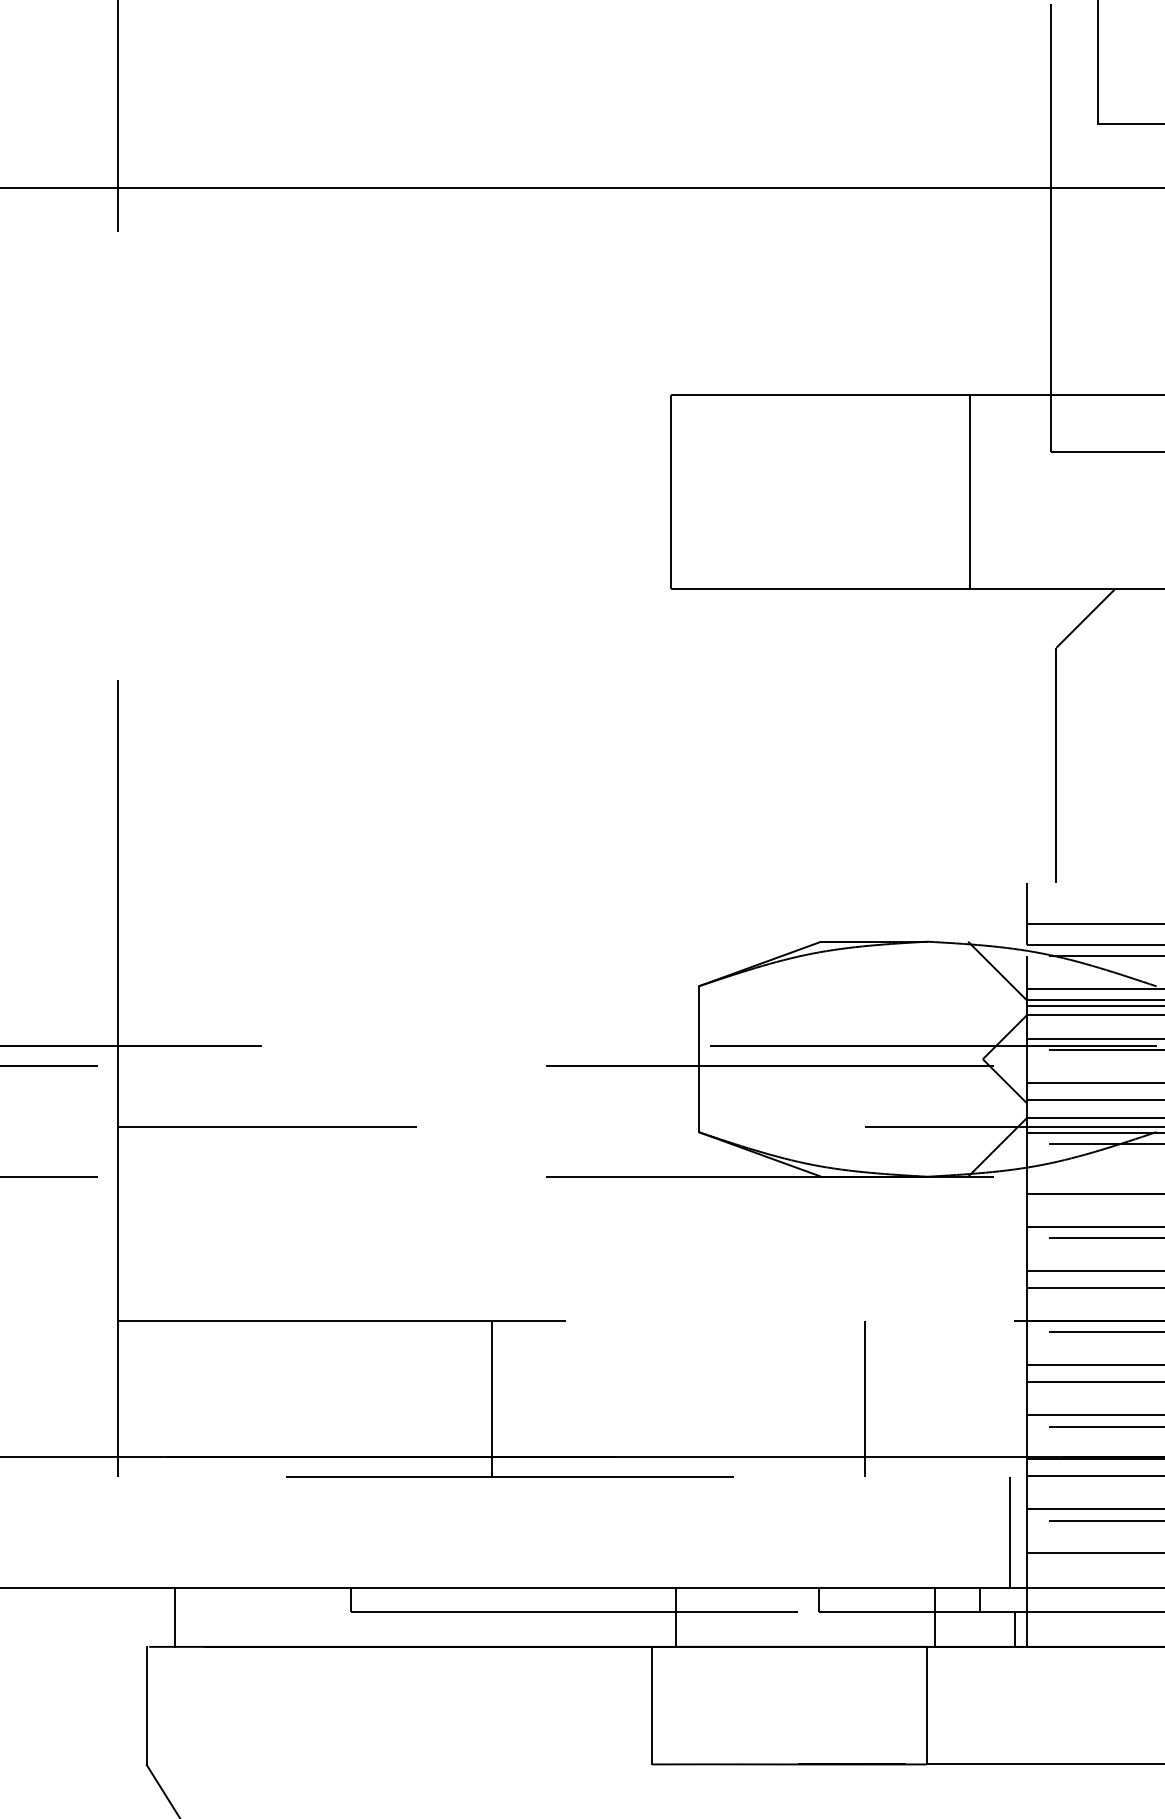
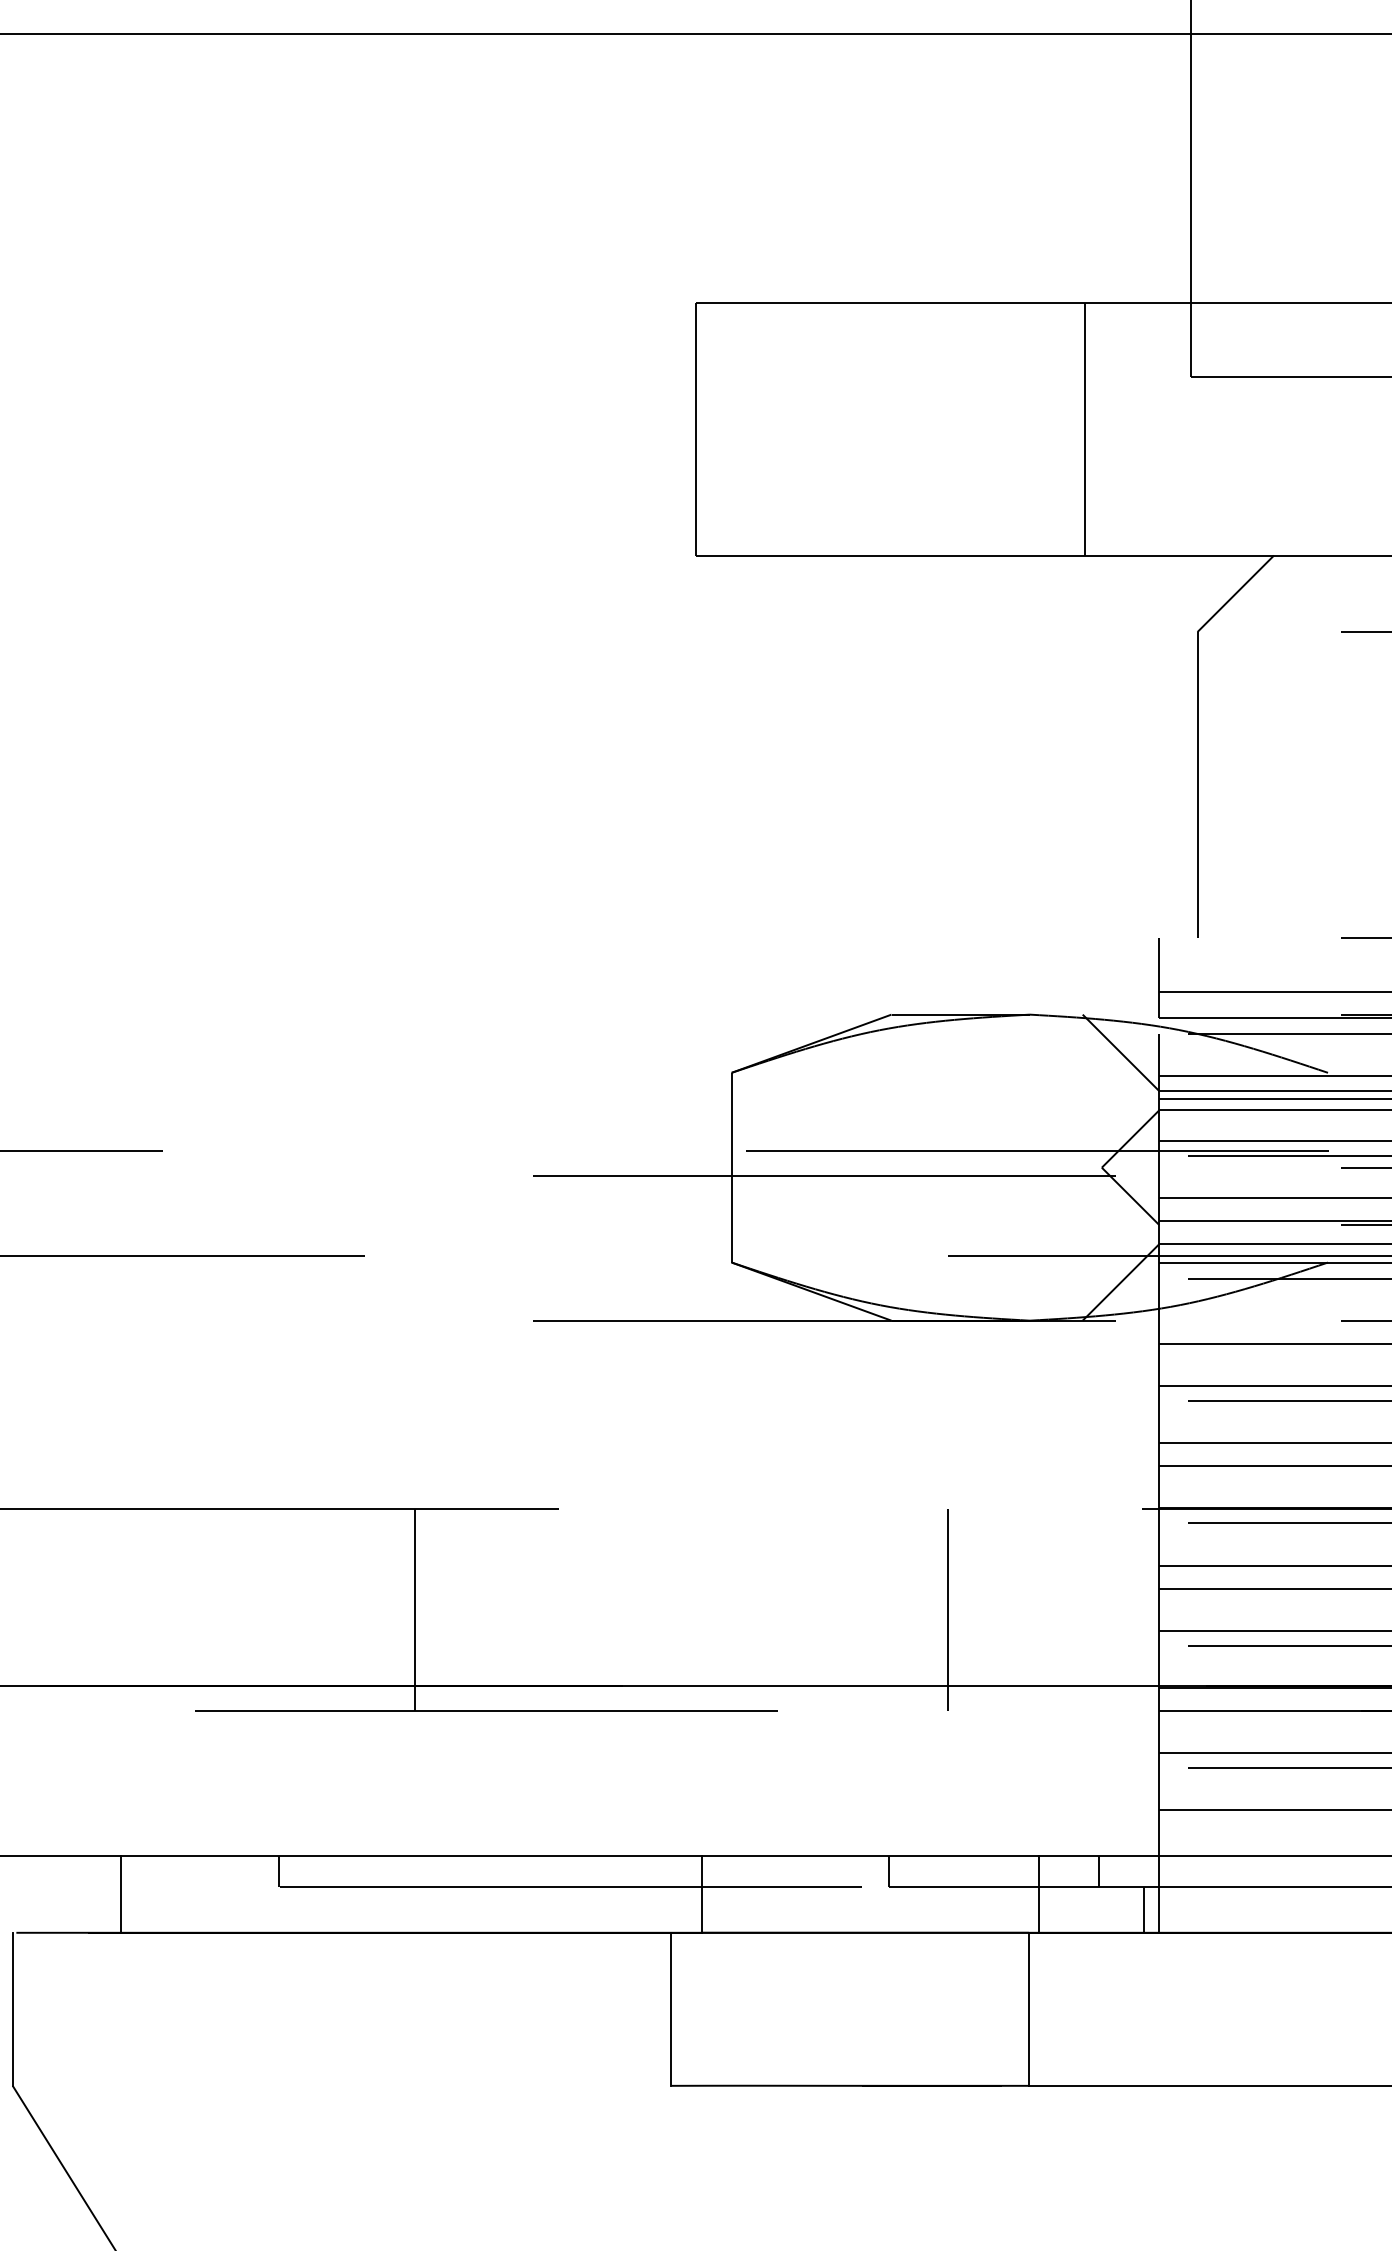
line: (491, 1398) -> (415, 1609), moved
line: (1009, 1532) -> (1136, 1783), removed
line: (174, 1617) -> (120, 1894), moved

